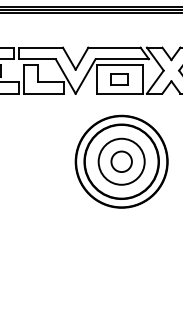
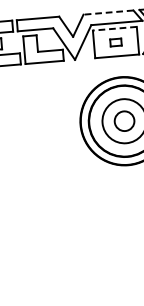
line: (113, 47) -> (107, 12), solid -> dashed
line: (119, 64) -> (114, 28), solid -> dashed
part: (119, 79) -> (115, 42), size x0.7

